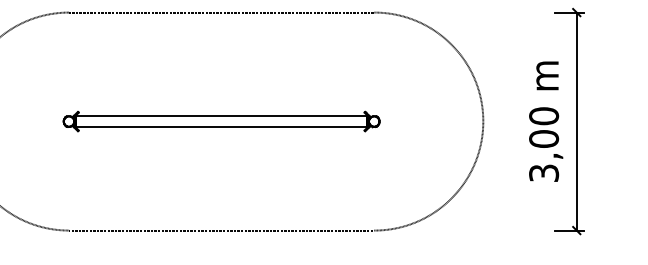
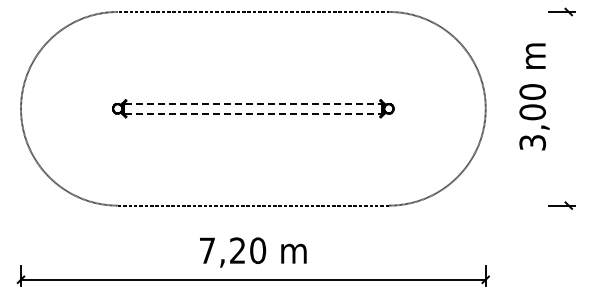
line: (221, 115) -> (253, 103), solid -> dashed
text: (546, 121) -> (534, 96), moved
line: (576, 121) -> (568, 108), removed
line: (221, 126) -> (253, 113), solid -> dashed

